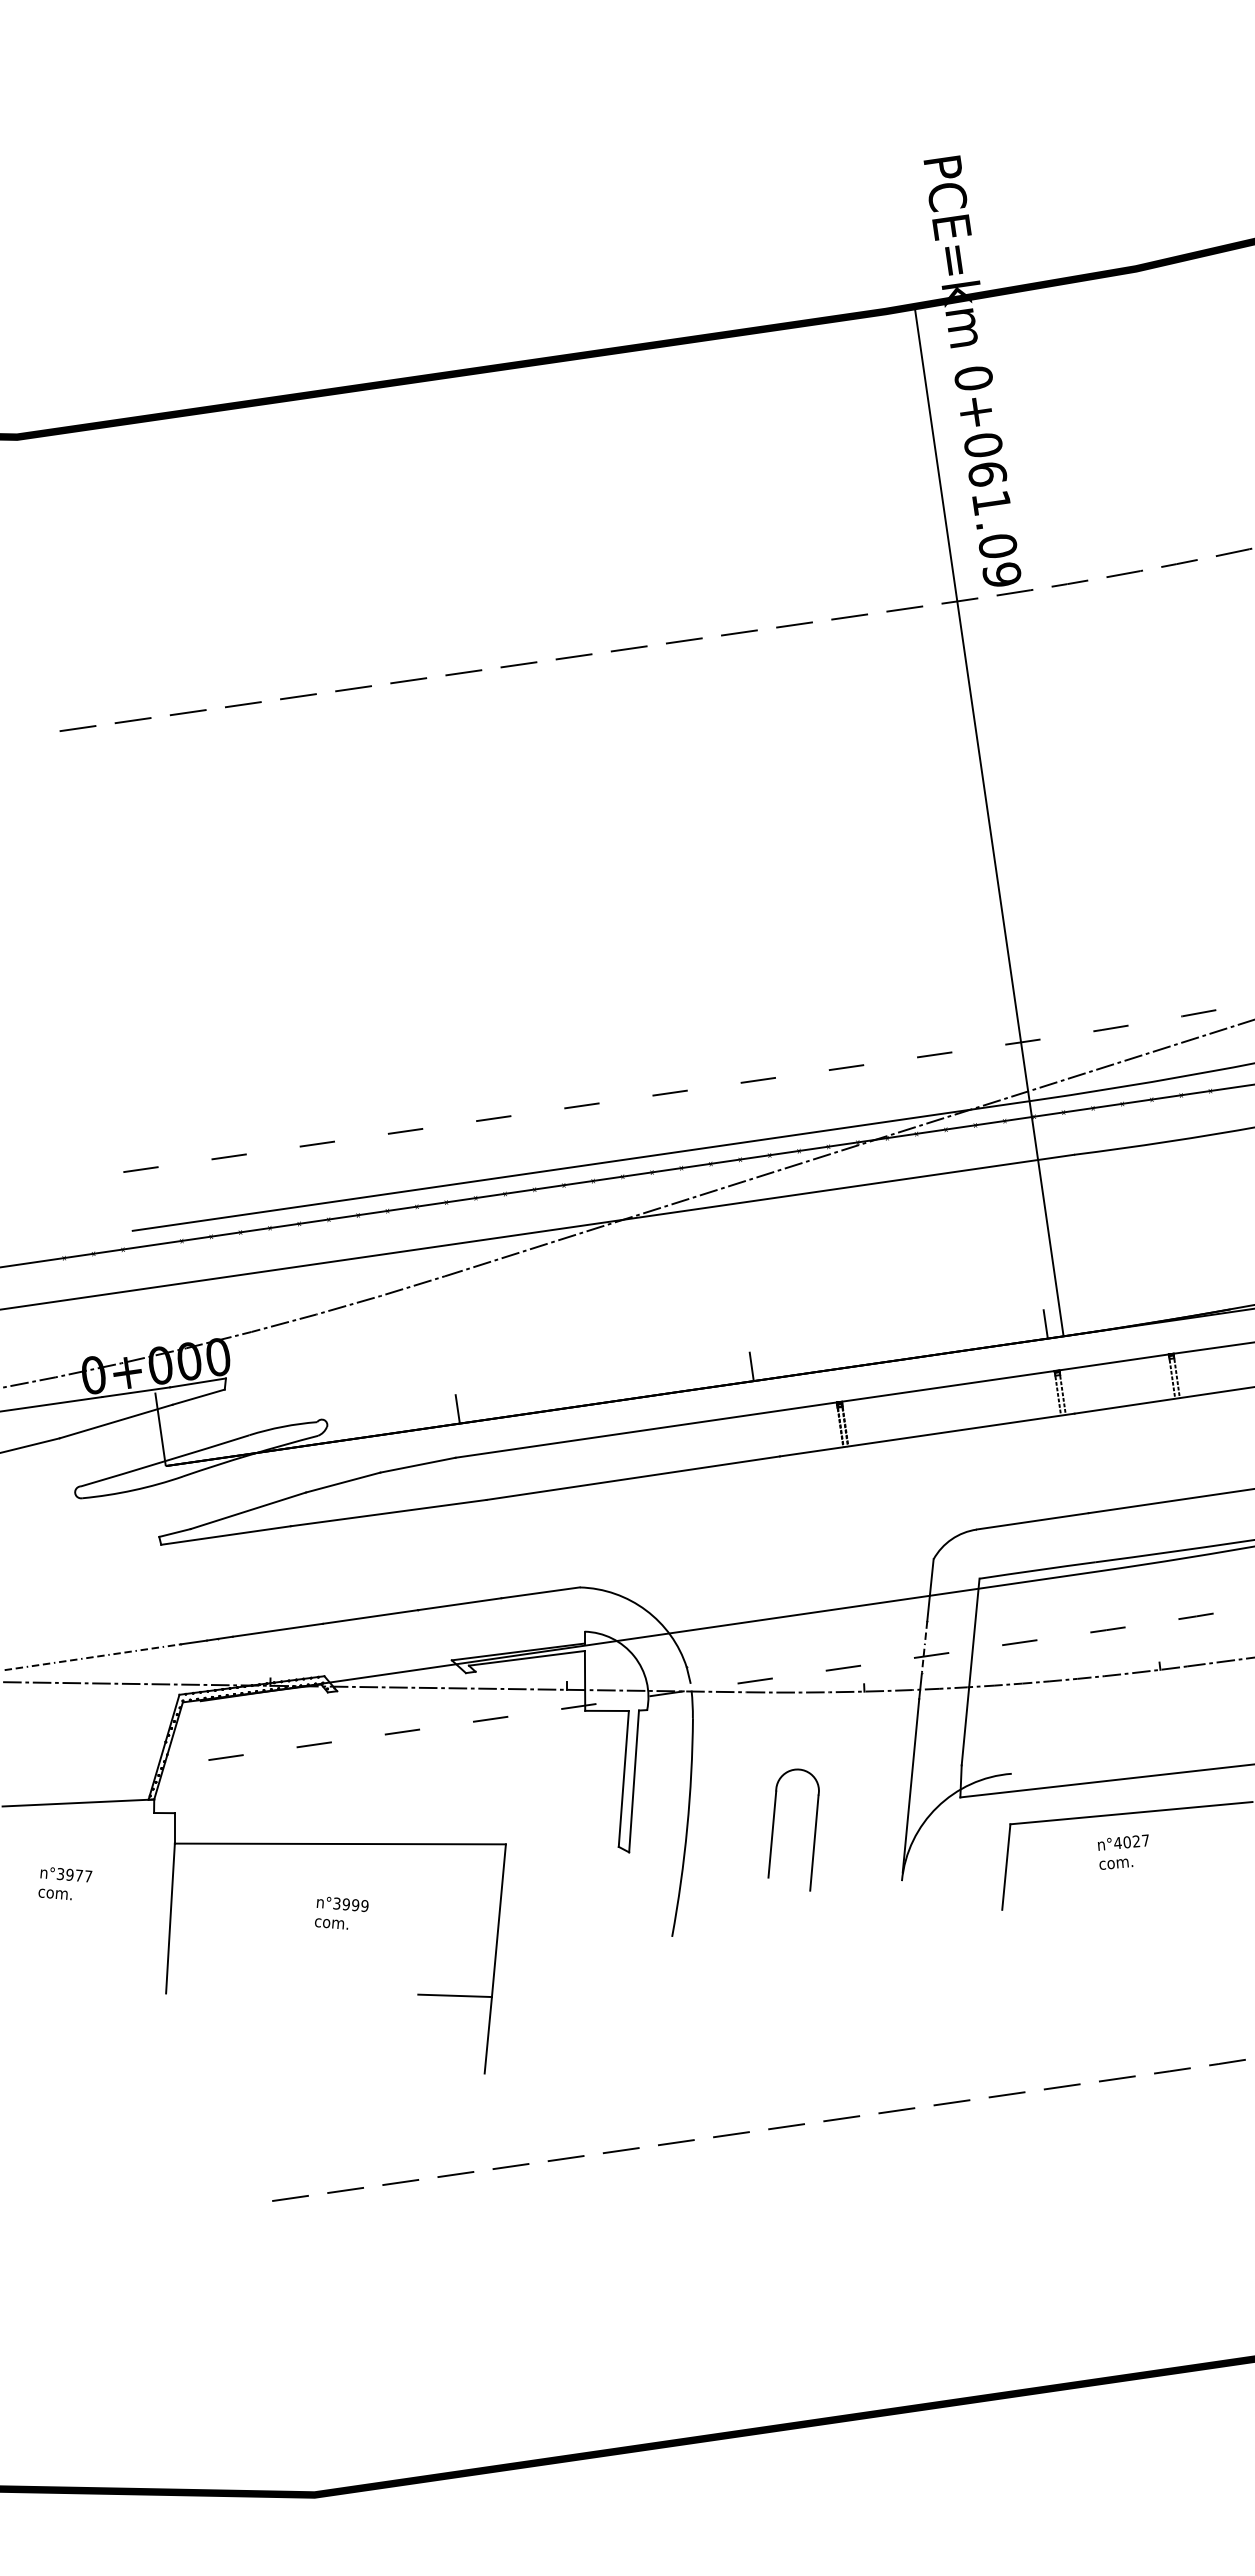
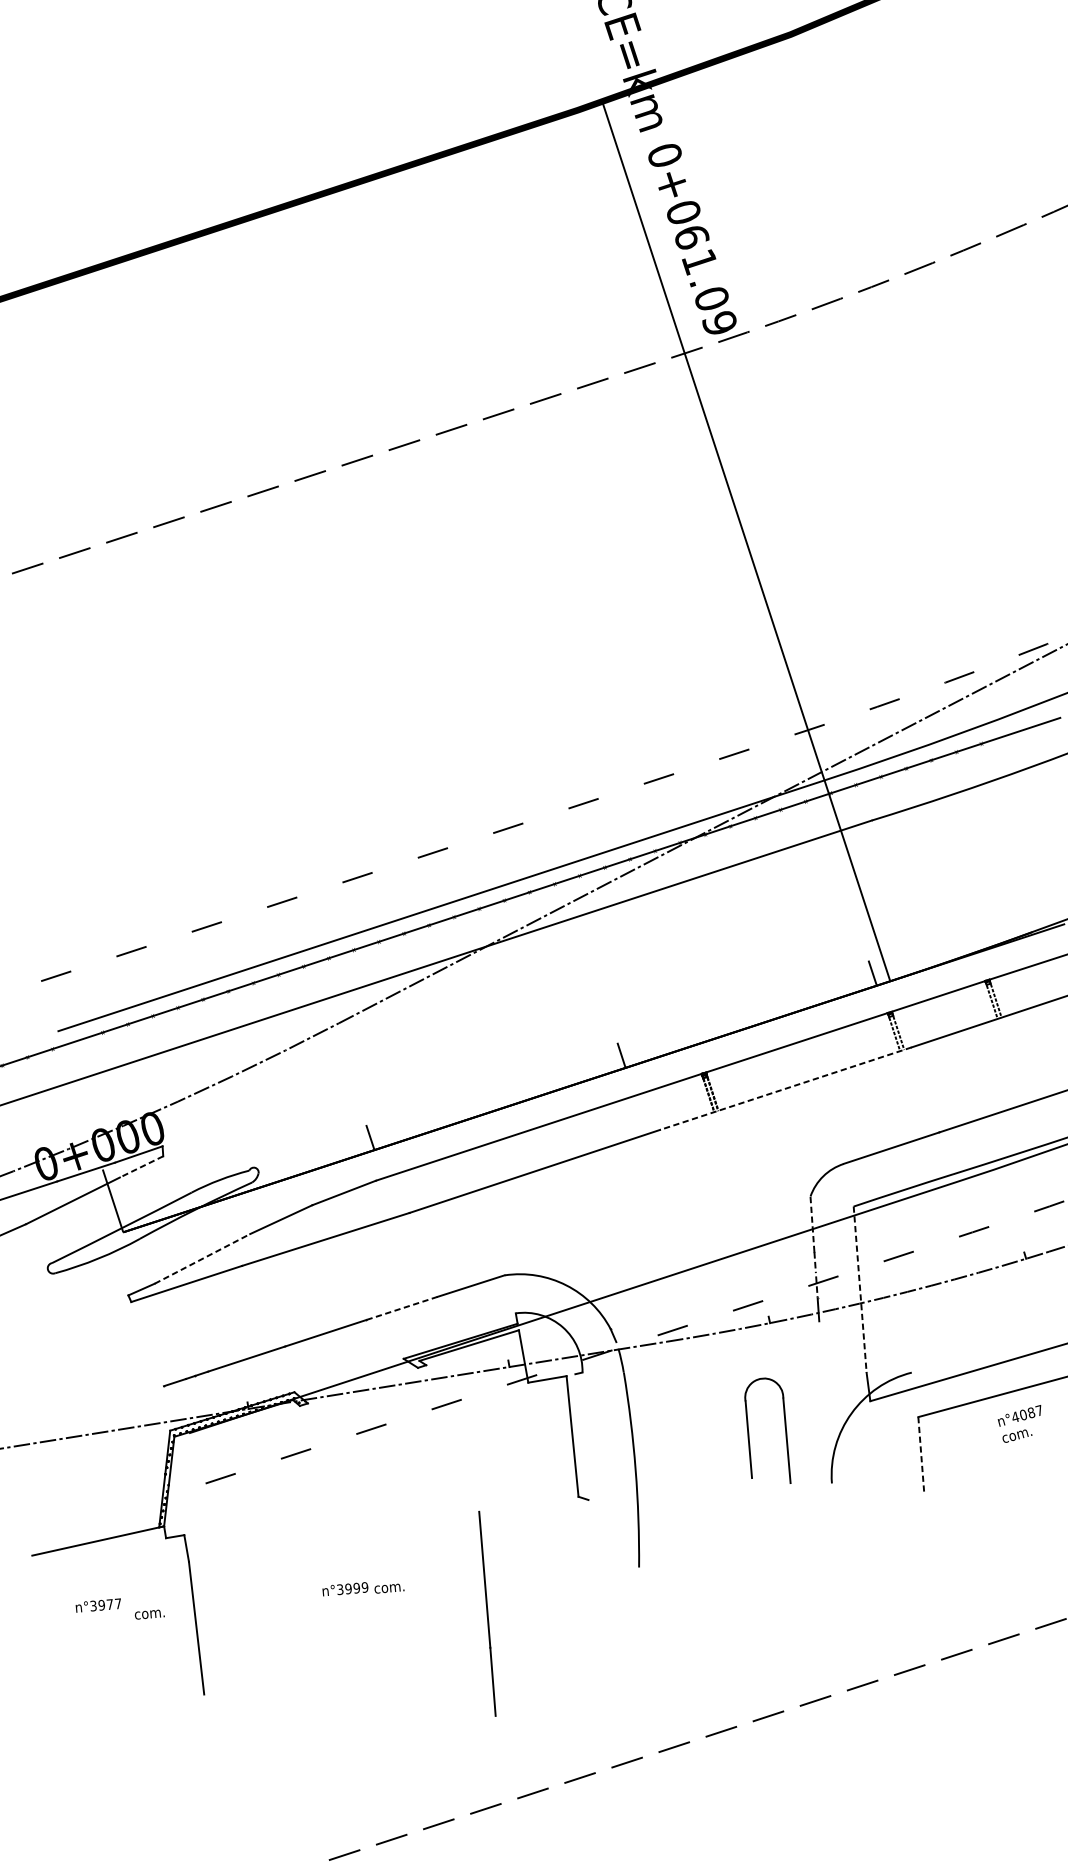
line: (198, 1397) -> (141, 1167), solid -> dashed
line: (927, 1435) -> (786, 1089), solid -> dashed
line: (248, 1510) -> (202, 1258), solid -> dashed
line: (930, 1589) -> (812, 1223), solid -> dashed
line: (459, 1604) -> (401, 1308), solid -> dashed
line: (92, 1657) -> (88, 1411), removed
line: (970, 1672) -> (860, 1290), solid -> dashed
line: (633, 1781) -> (581, 1437), removed
line: (910, 1785) -> (824, 1398), removed
part: (774, 1825) -> (749, 1431), moved
text: (1136, 1841) -> (1031, 1412), n°4027 -> n°4087
line: (339, 1843) -> (333, 1536), removed
line: (1006, 1867) -> (921, 1455), solid -> dashed
text: (54, 1894) -> (149, 1614), moved
text: (331, 1923) -> (389, 1588), moved
line: (454, 1995) -> (457, 1652), removed

